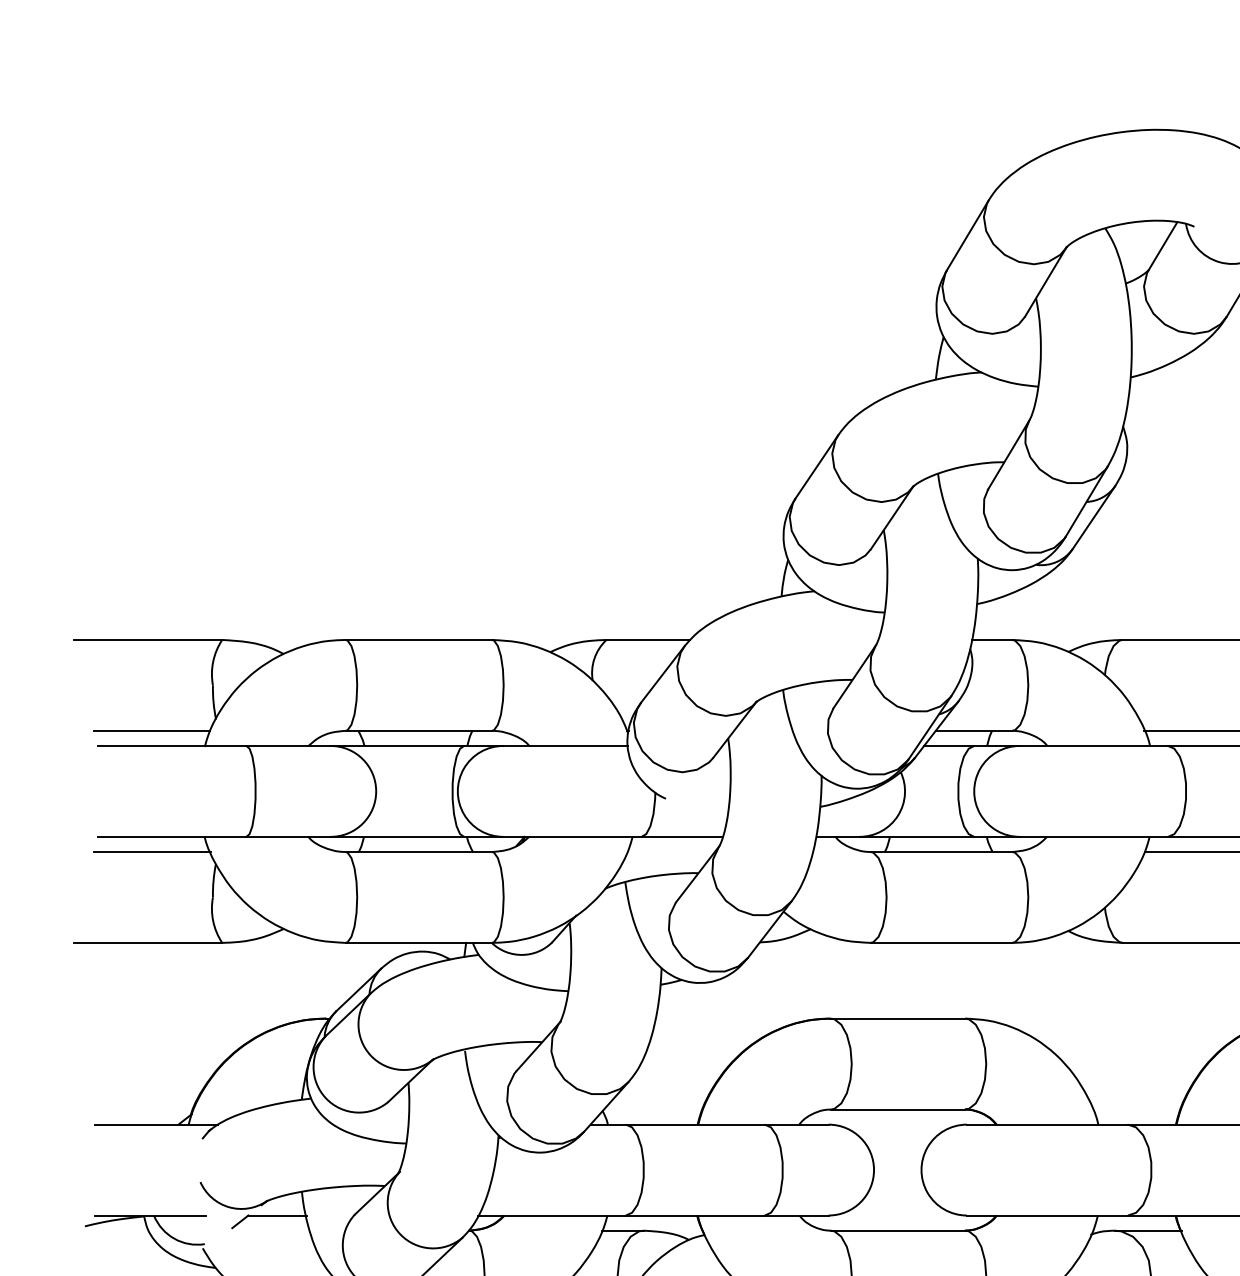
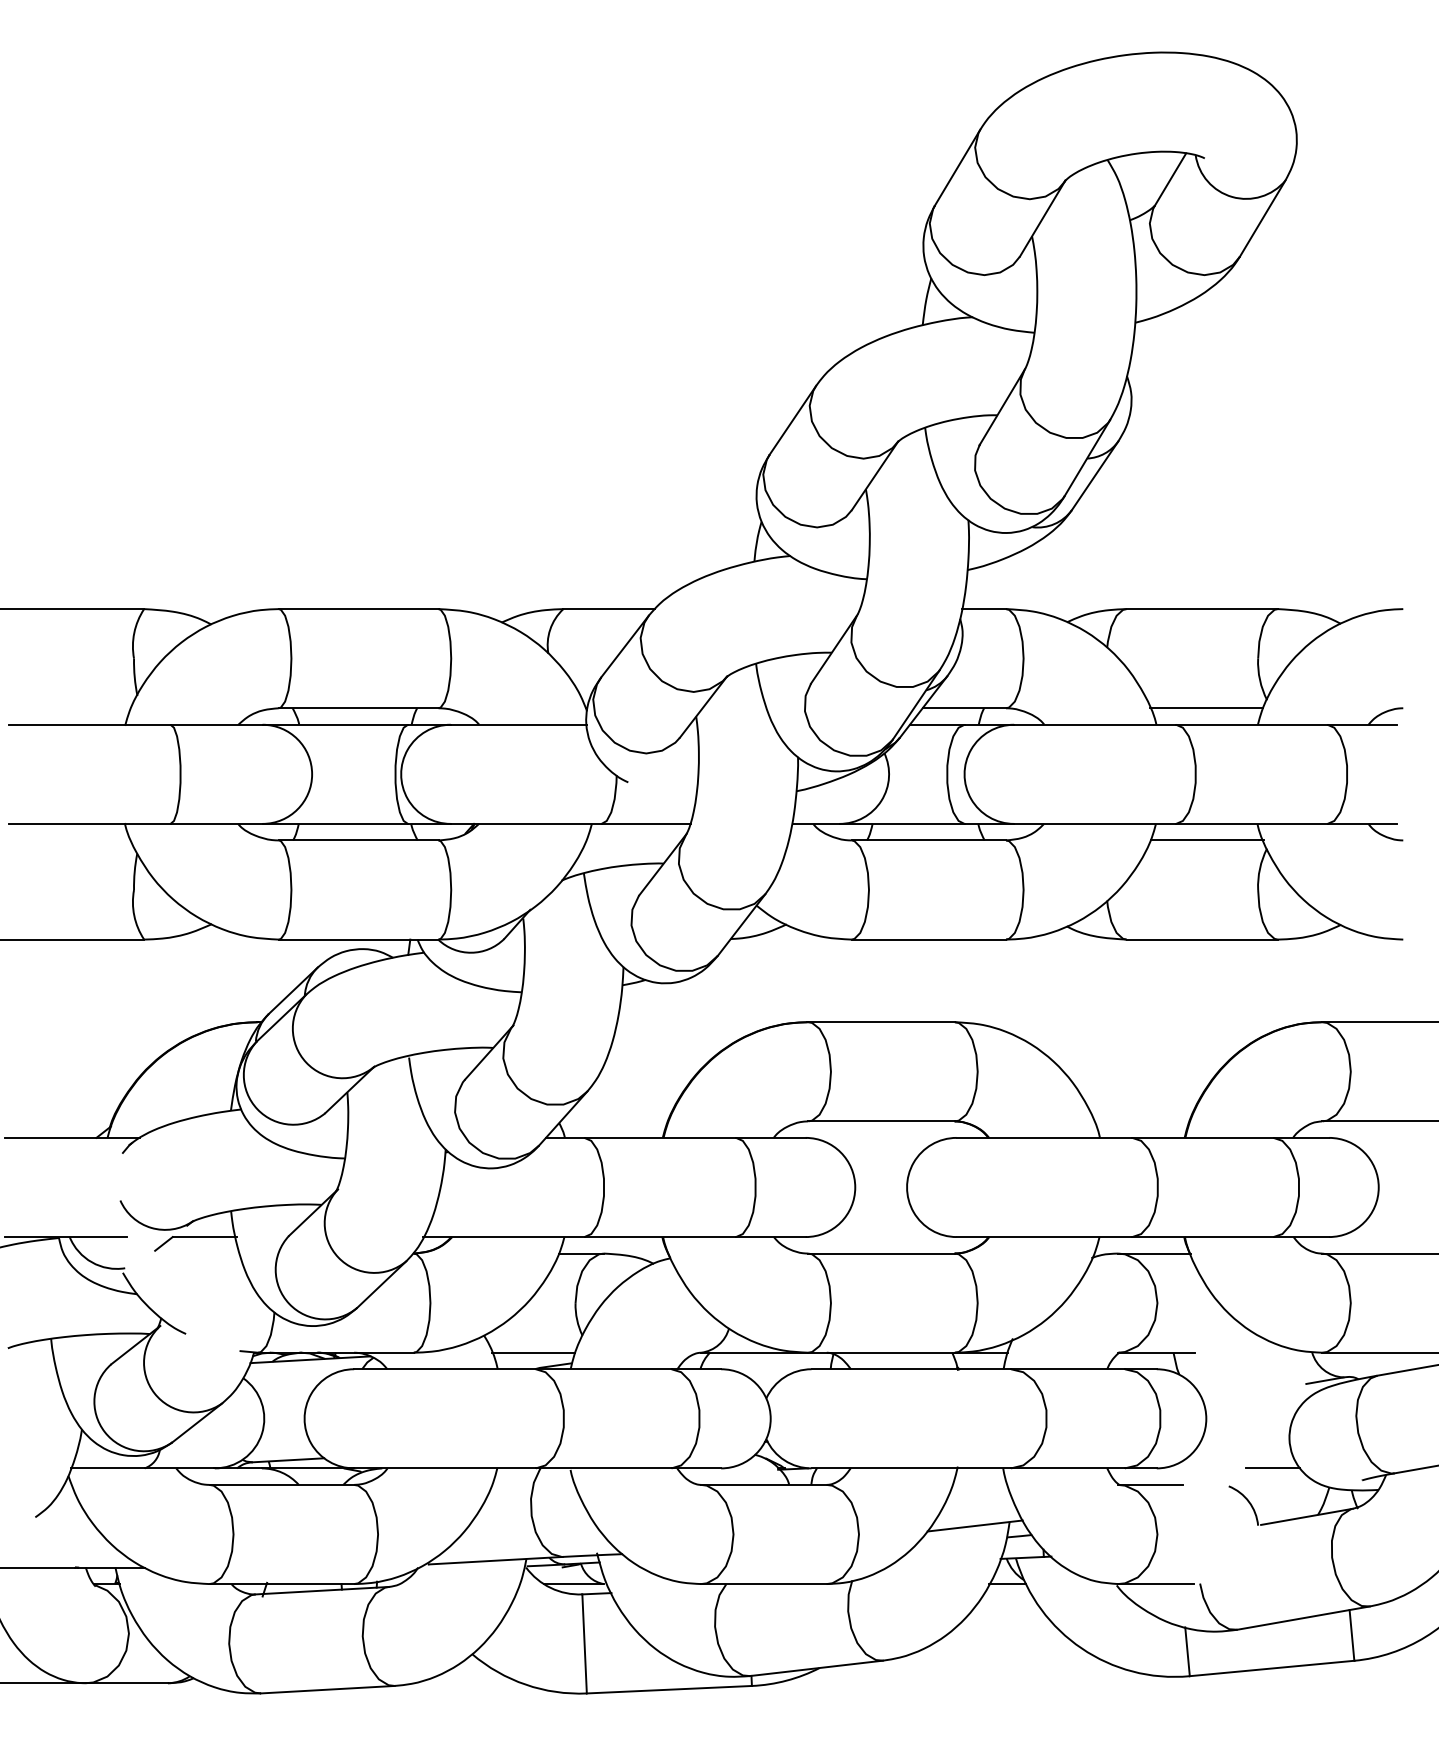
line: (151, 731) -> (67, 708), removed
line: (151, 852) -> (67, 840), removed

